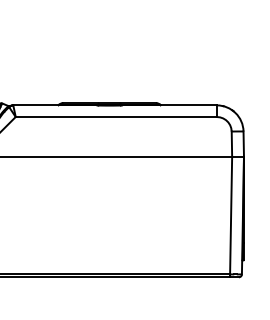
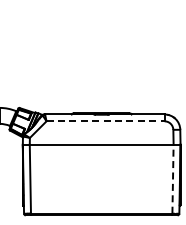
line: (117, 117) -> (106, 121), solid -> dashed
line: (231, 214) -> (173, 178), solid -> dashed

